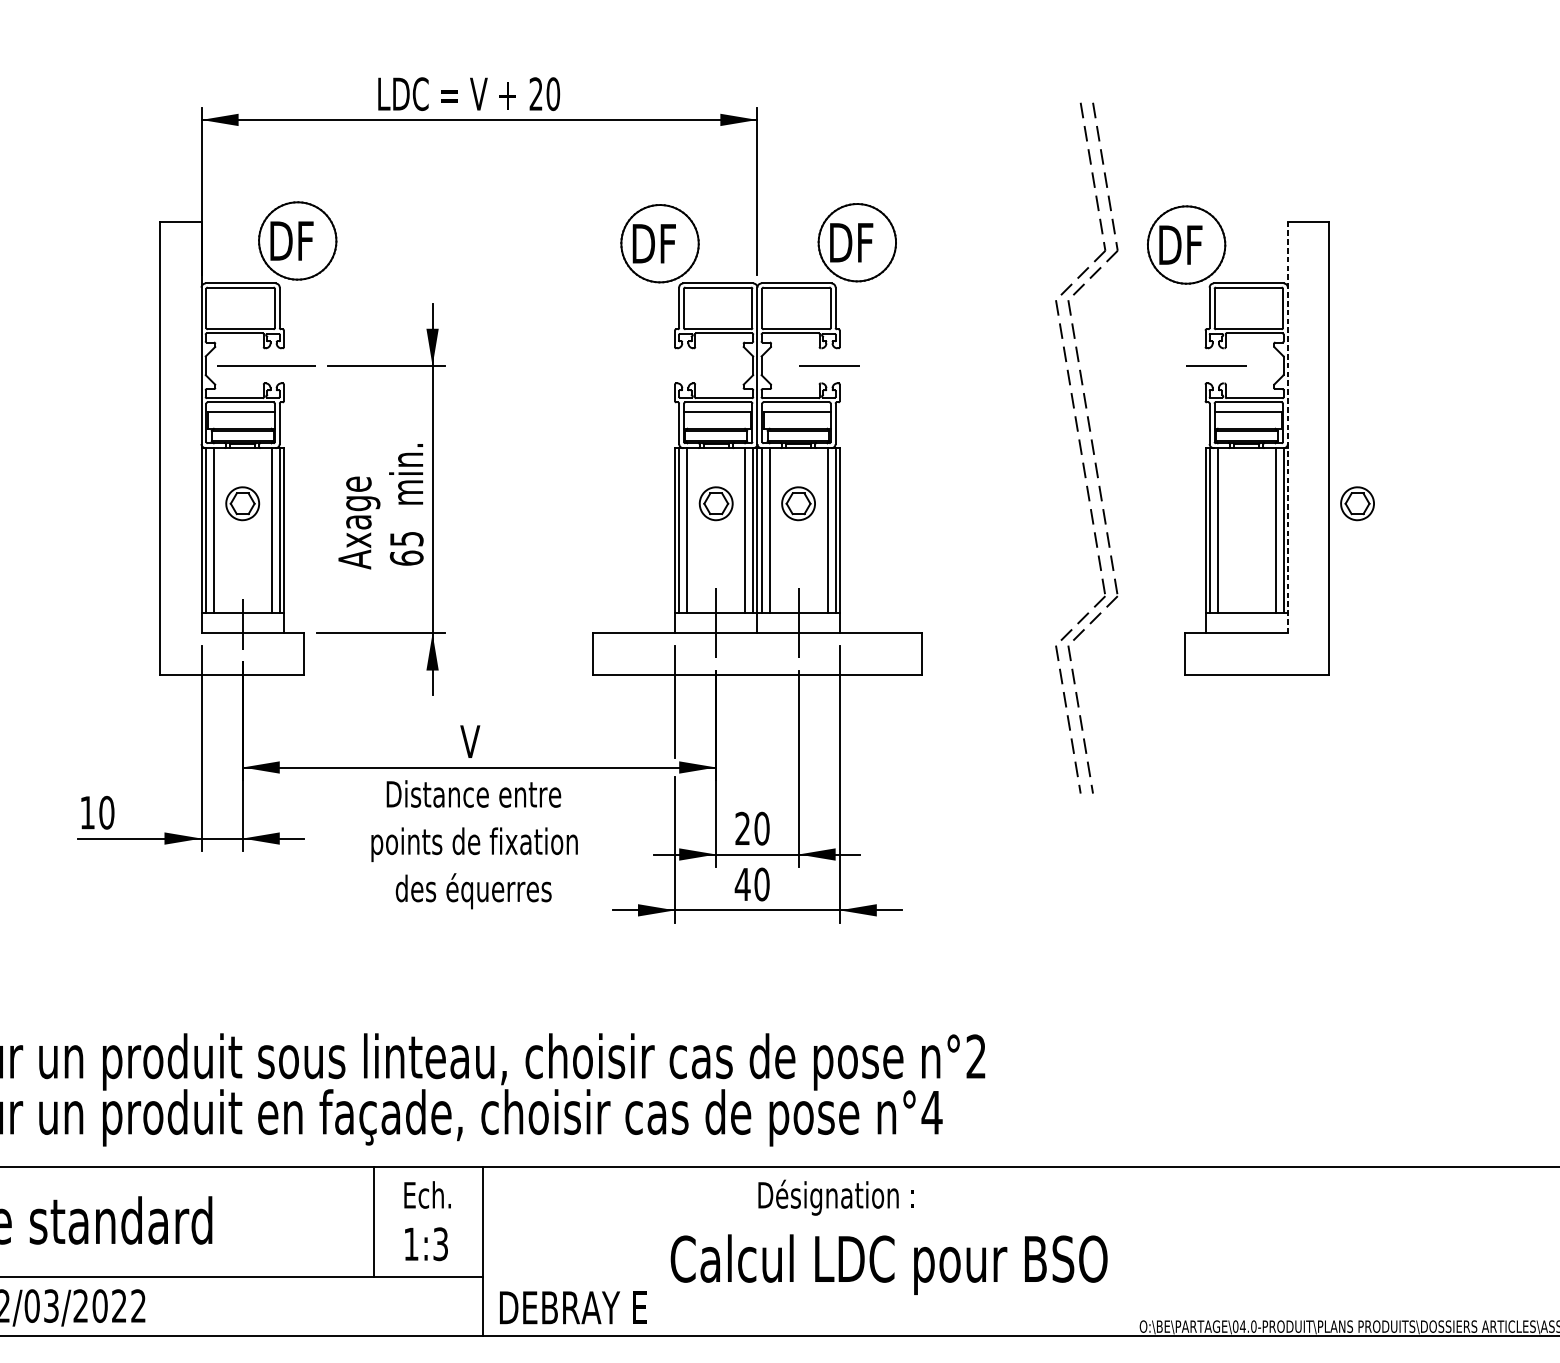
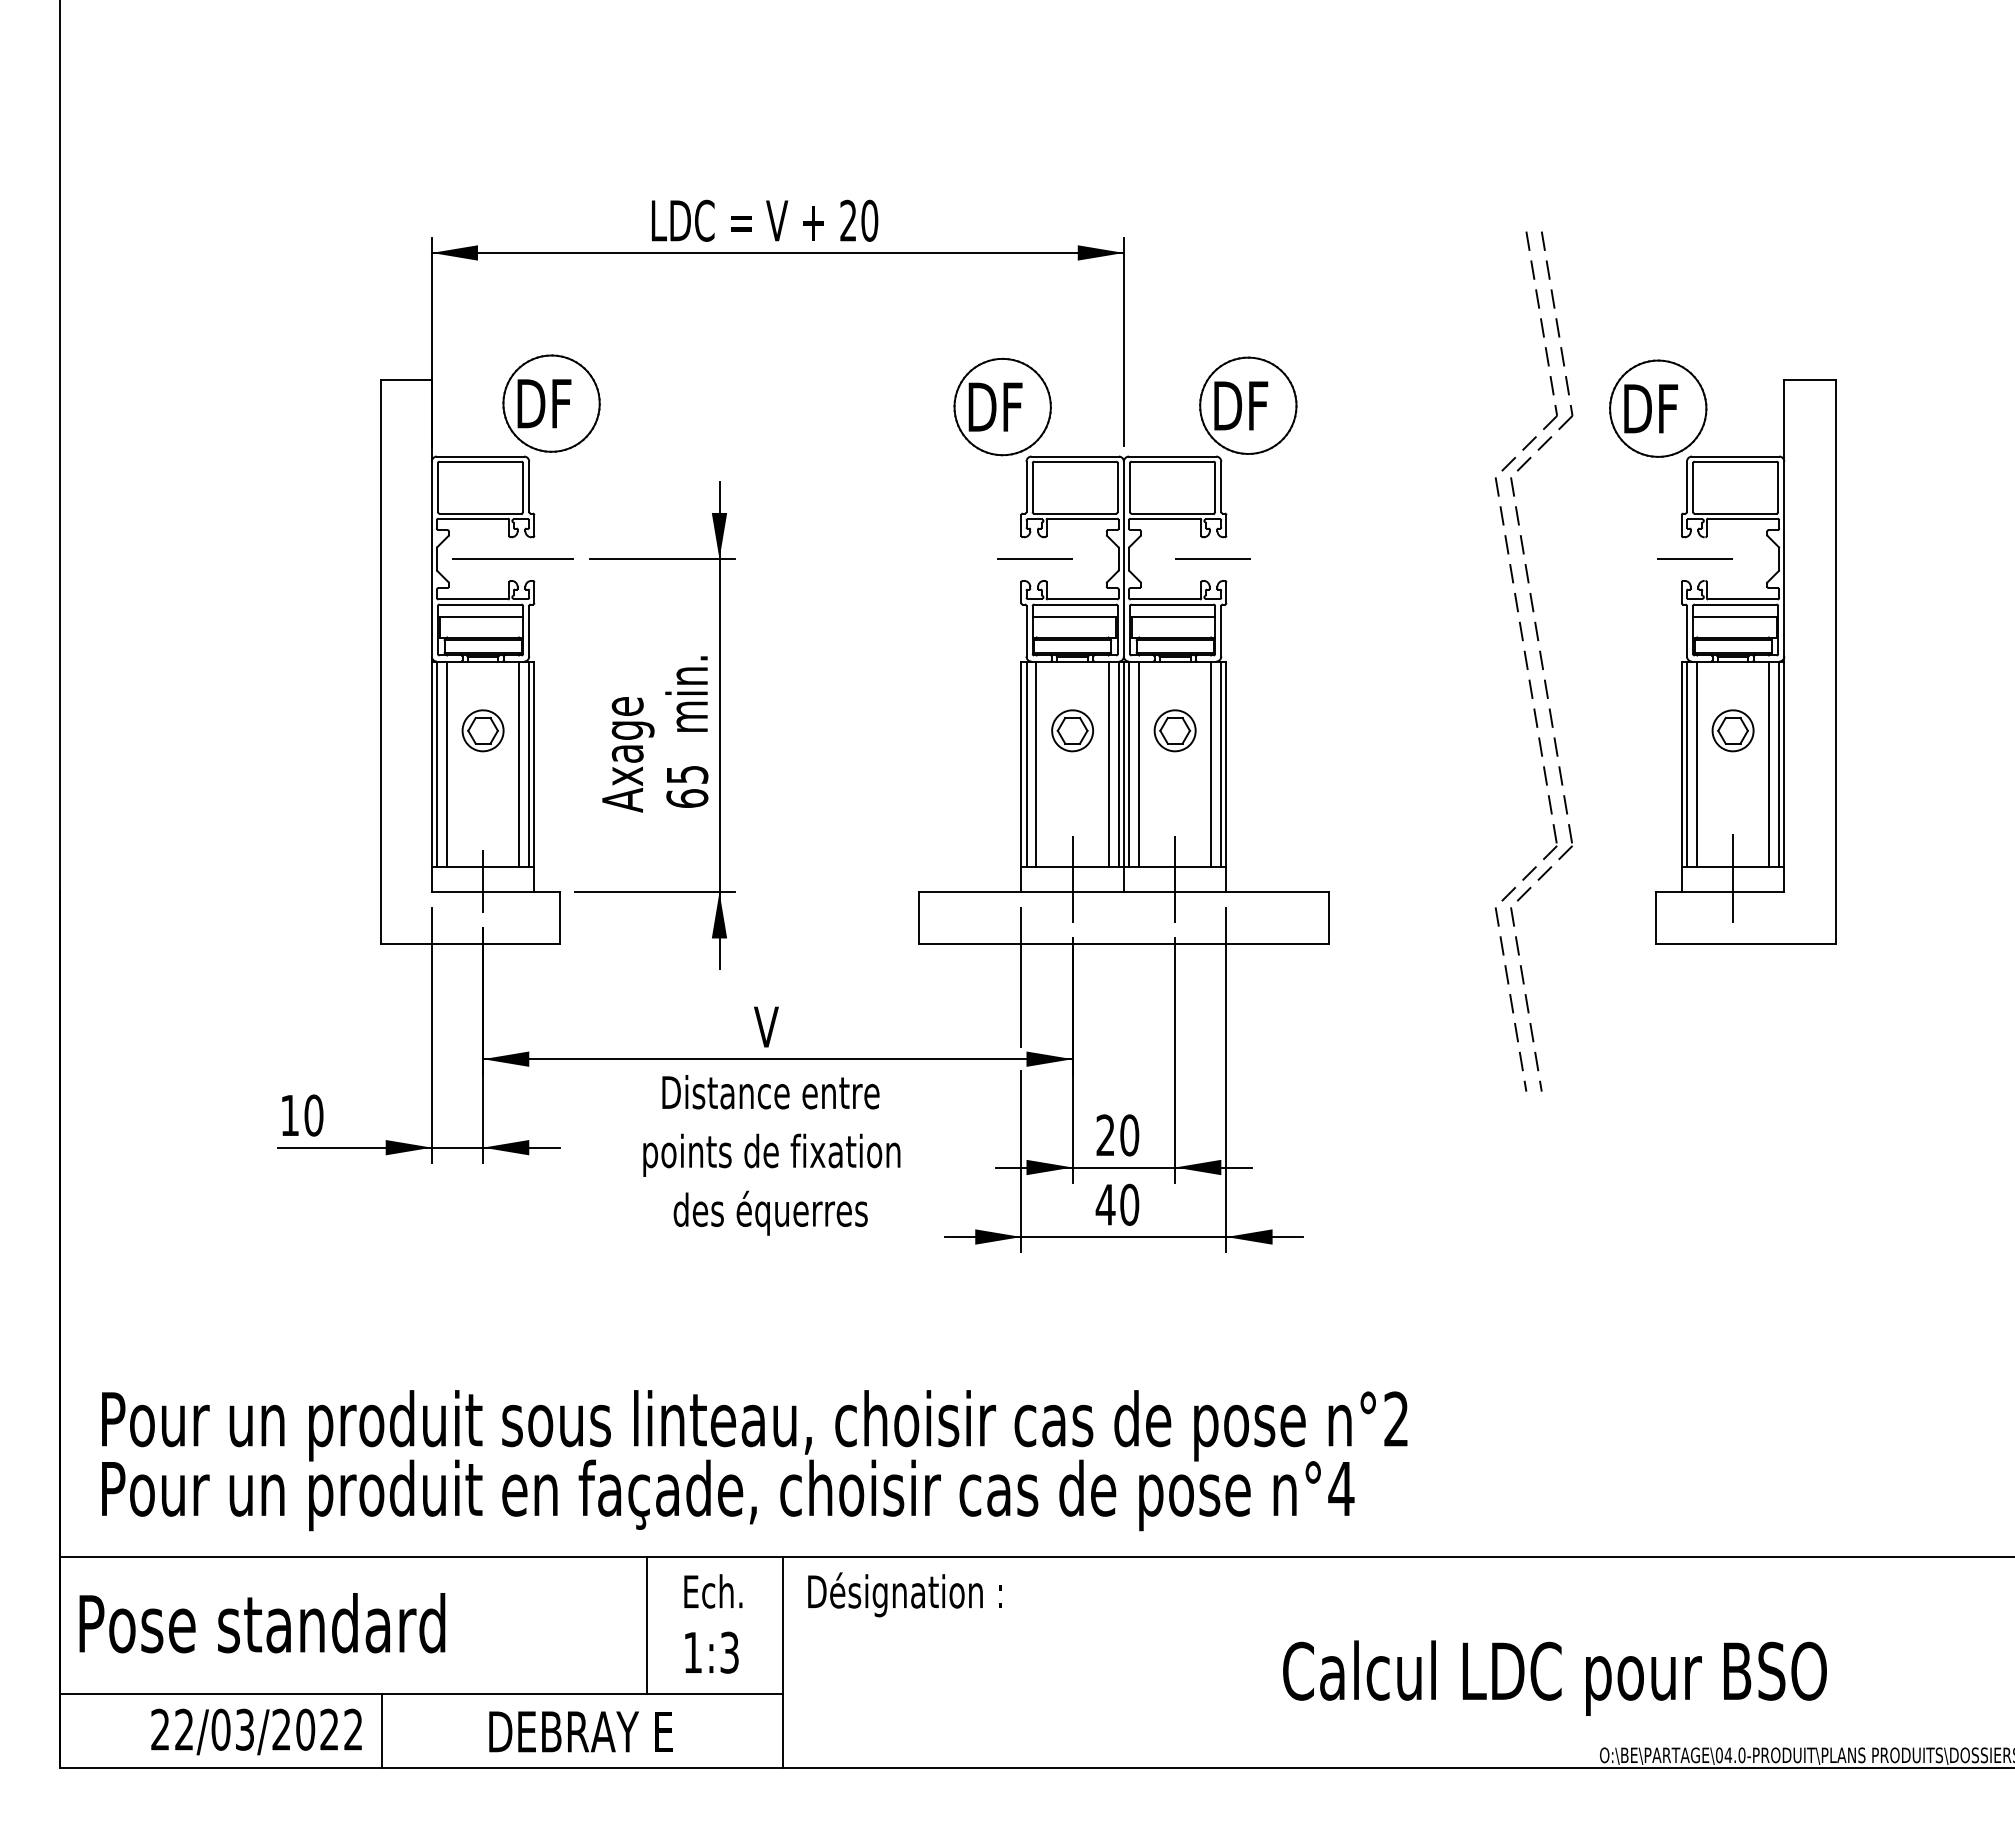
line: (685, 366) -> (1034, 559), added
line: (1287, 427) -> (1784, 635), dashed -> solid
part: (1357, 503) -> (1732, 730), moved
line: (1247, 622) -> (1733, 878), added
text: (835, 1197) -> (904, 1594), moved
text: (888, 1264) -> (1554, 1677), moved
line: (161, 1306) -> (381, 1730), added
text: (573, 1307) -> (580, 1731), moved

